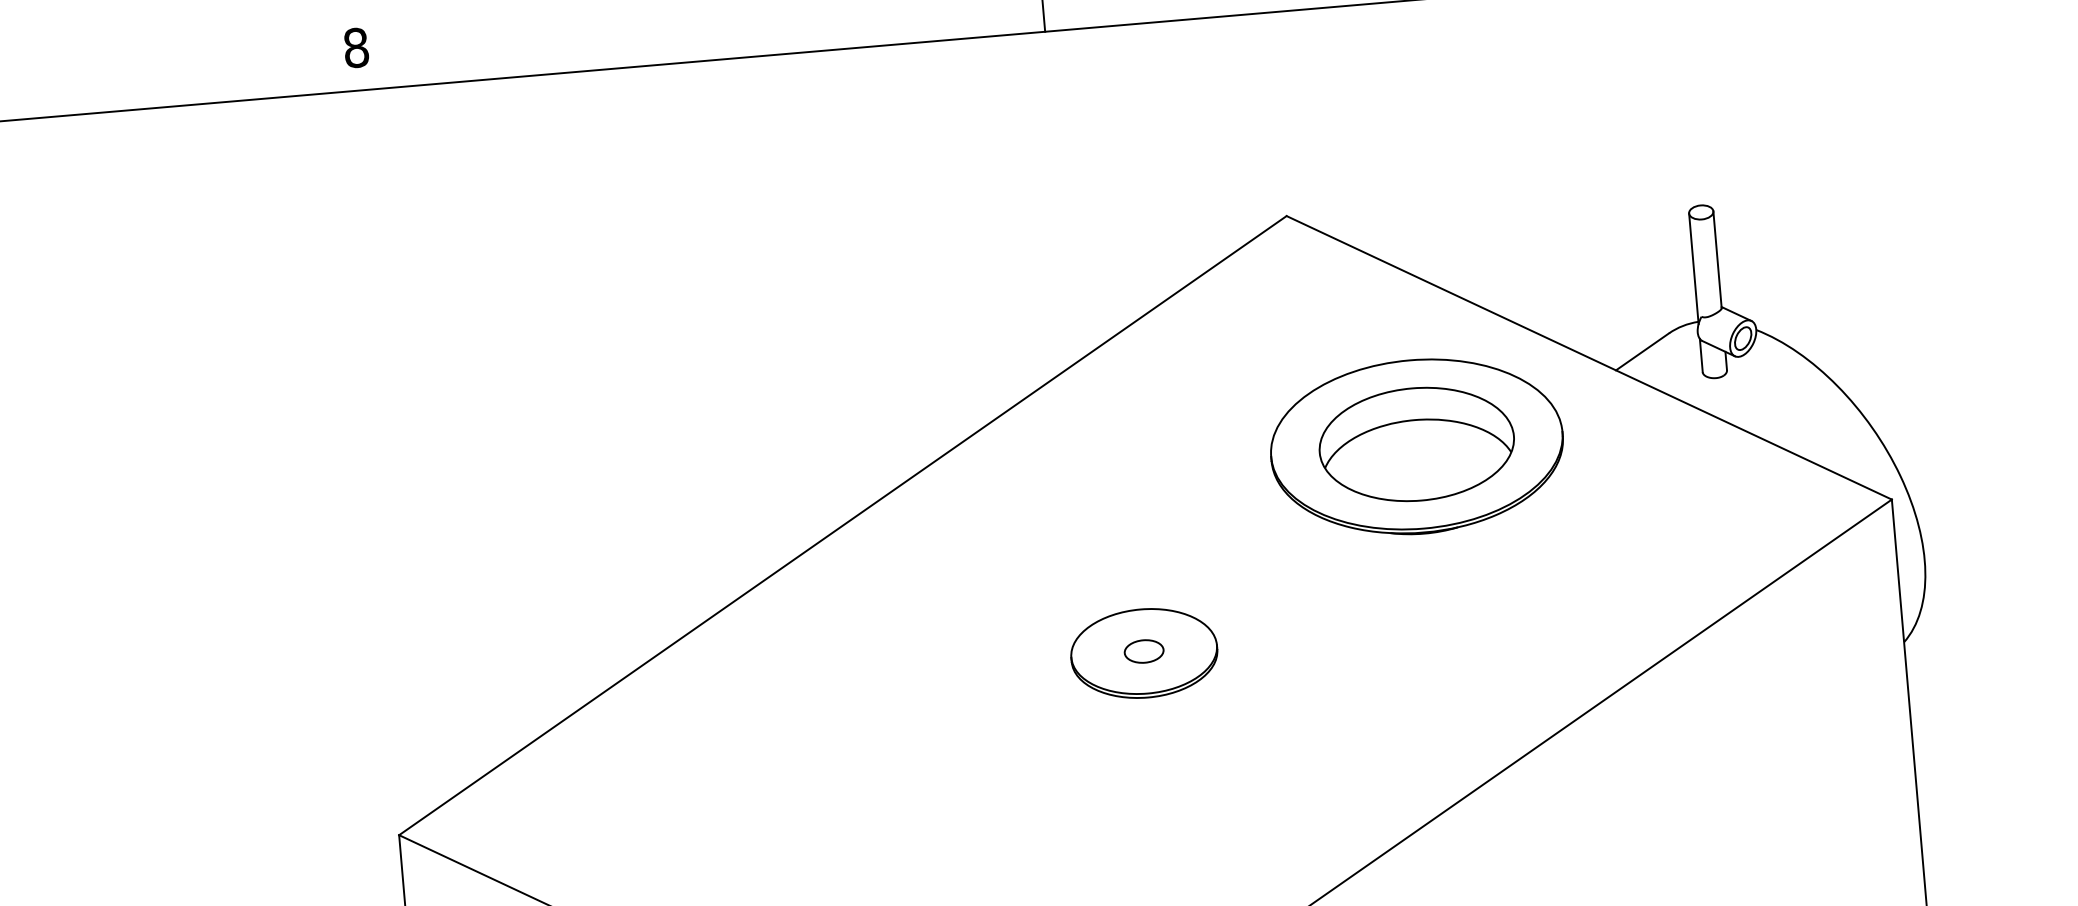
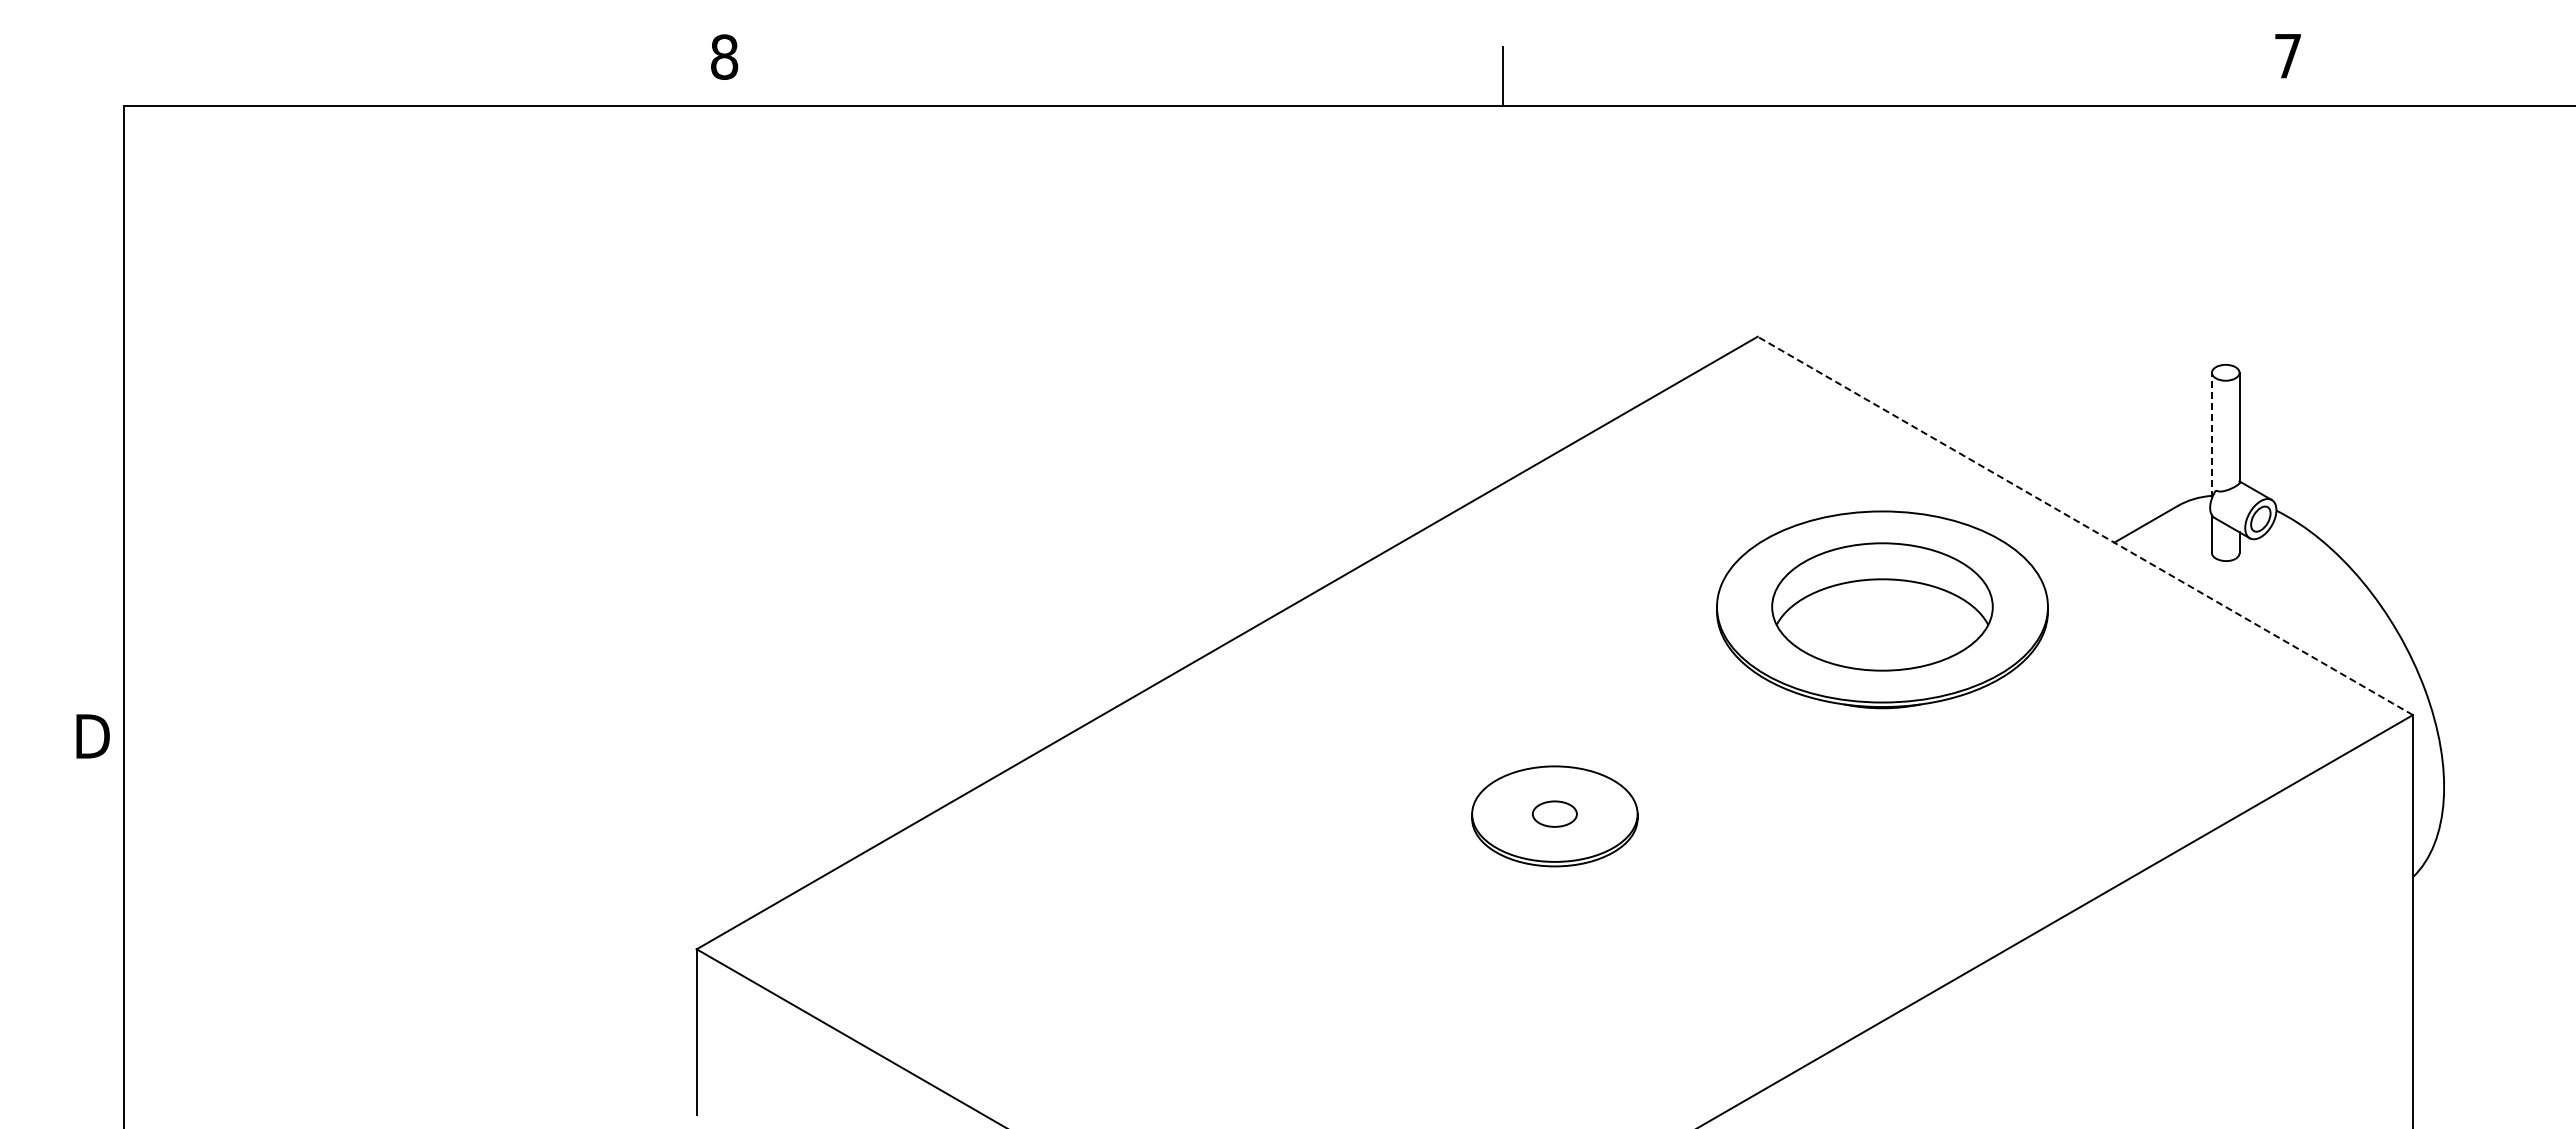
line: (1693, 268) -> (2211, 435), solid -> dashed
line: (1588, 357) -> (2084, 525), solid -> dashed

